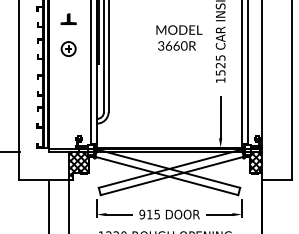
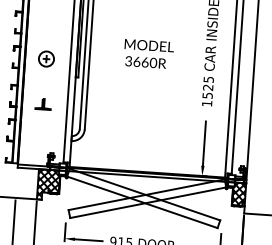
part: (68, 18) -> (43, 103), moved
text: (179, 37) -> (148, 53), moved

